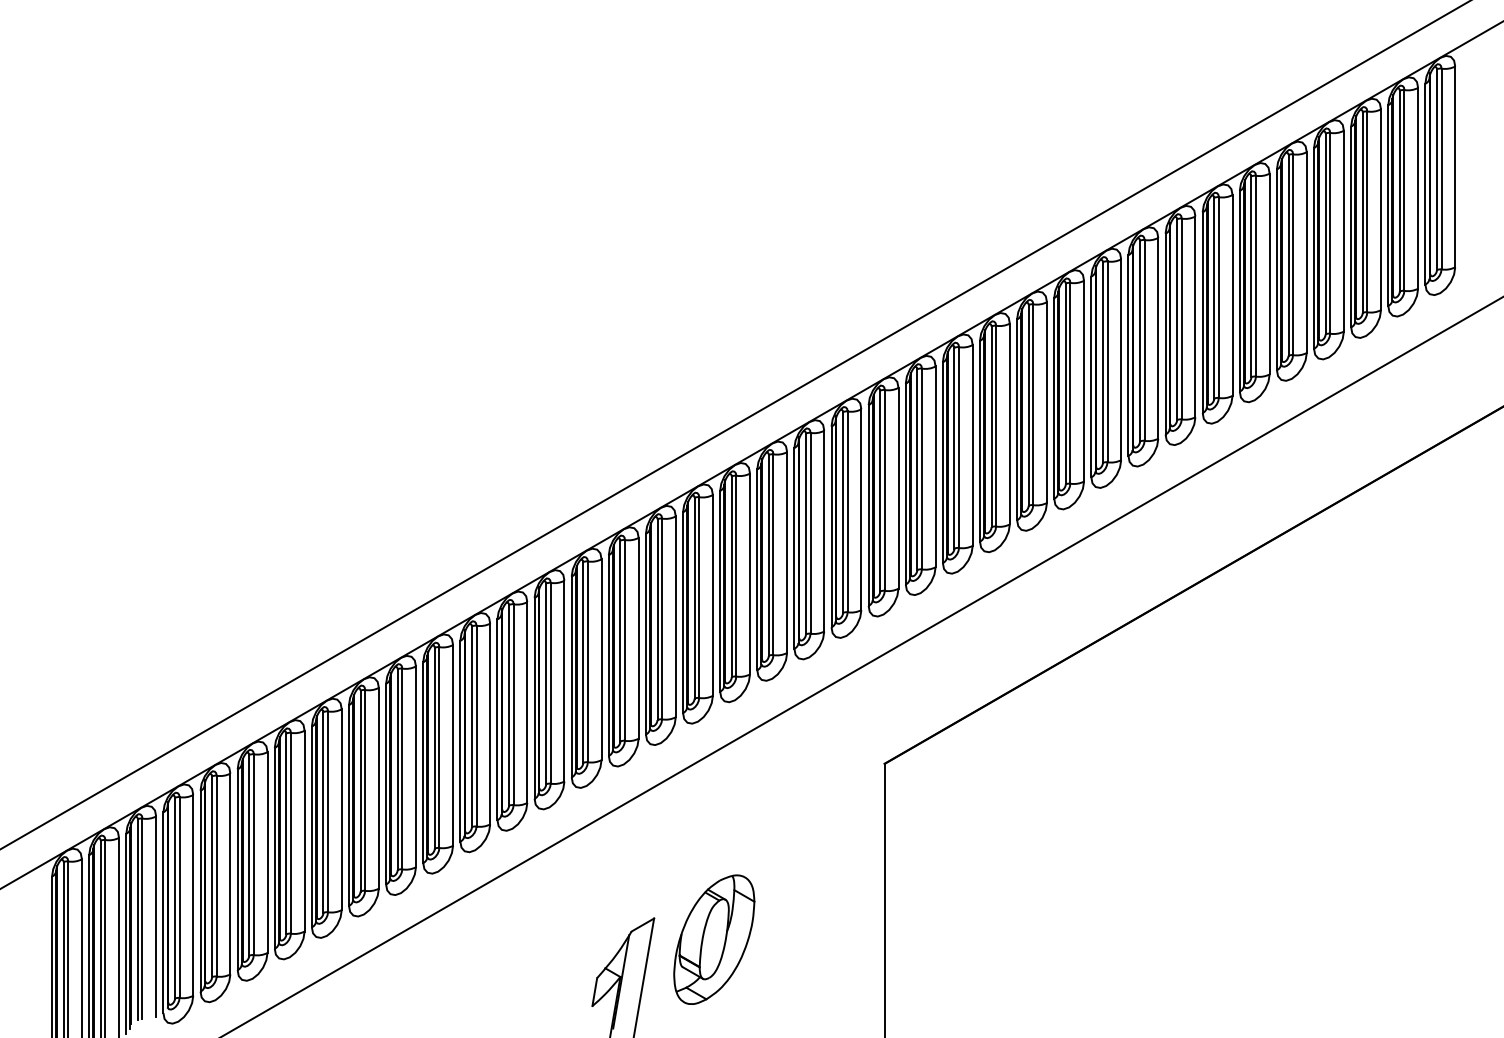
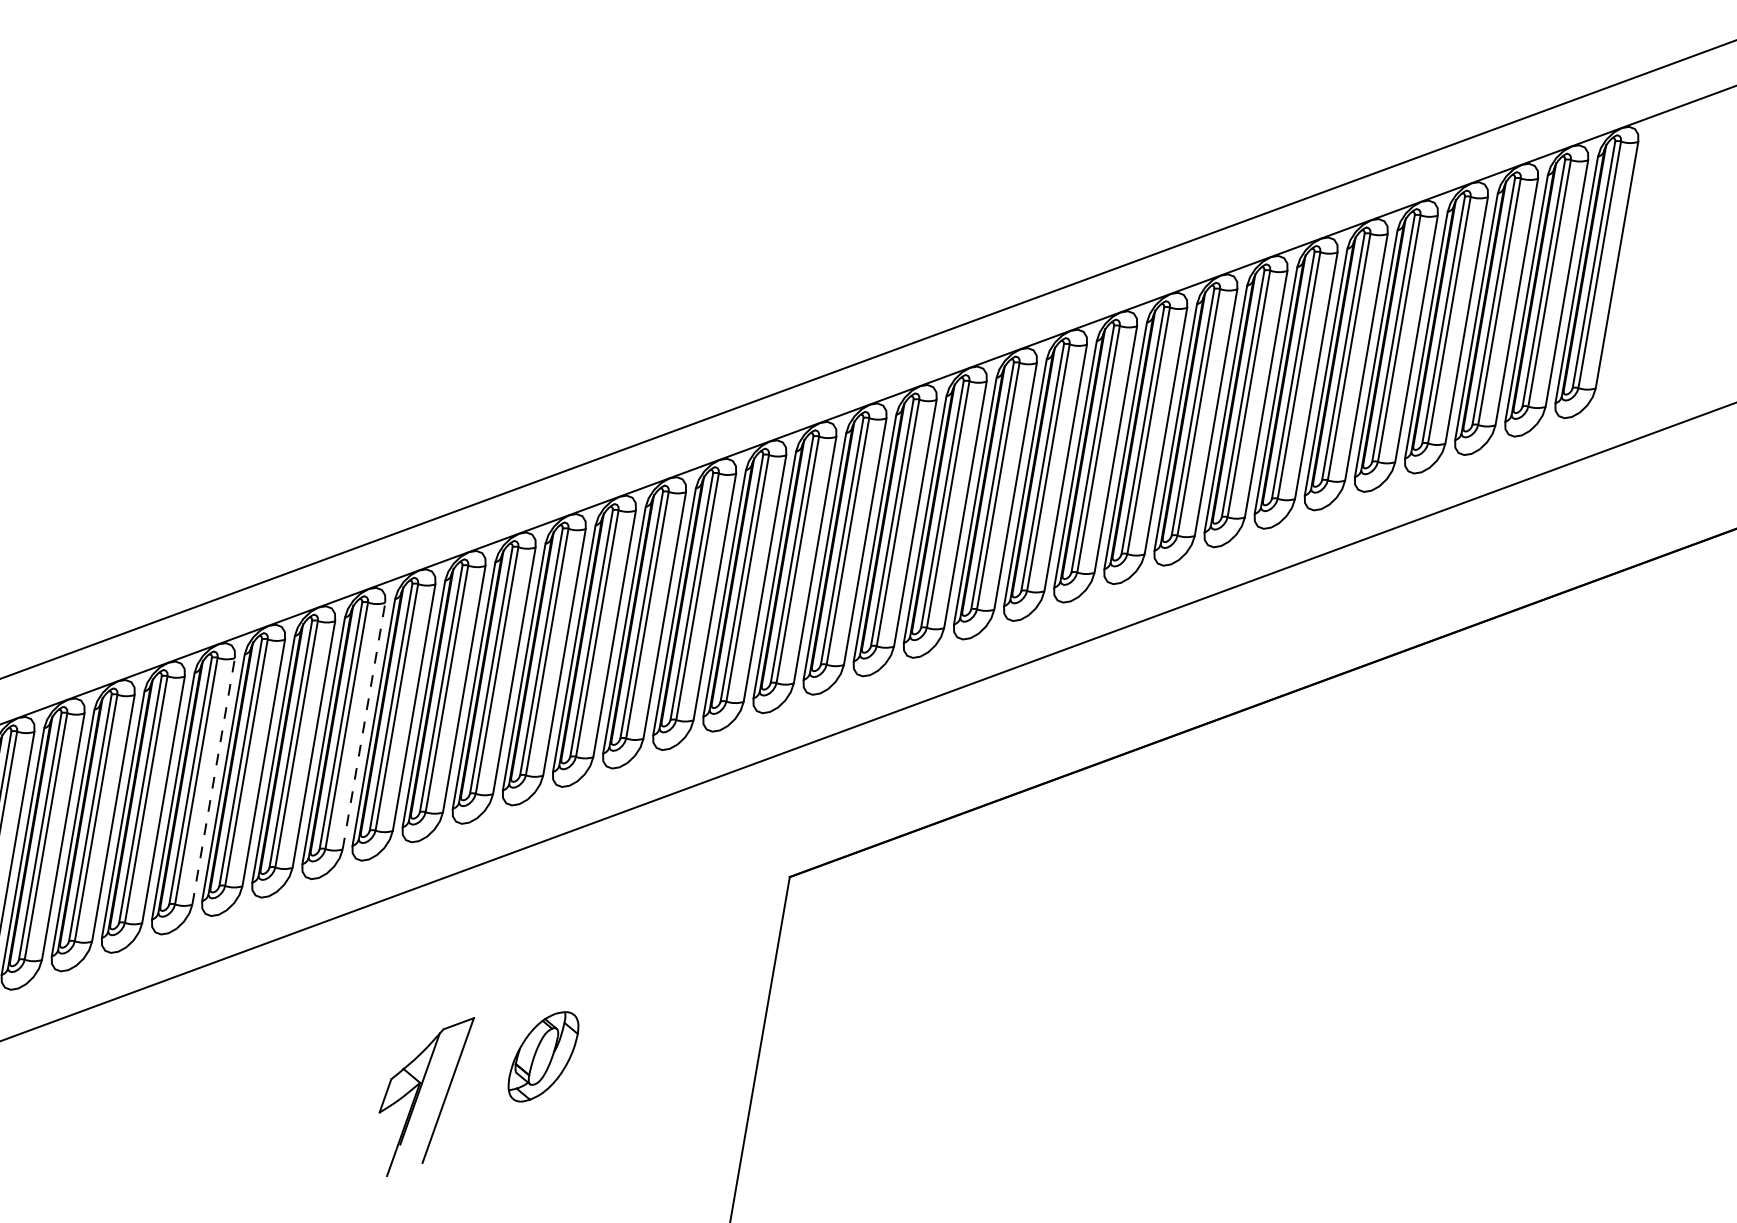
line: (527, 702) -> (364, 726), solid -> dashed
line: (415, 766) -> (213, 780), solid -> dashed
part: (714, 939) -> (543, 1056), size x0.6

